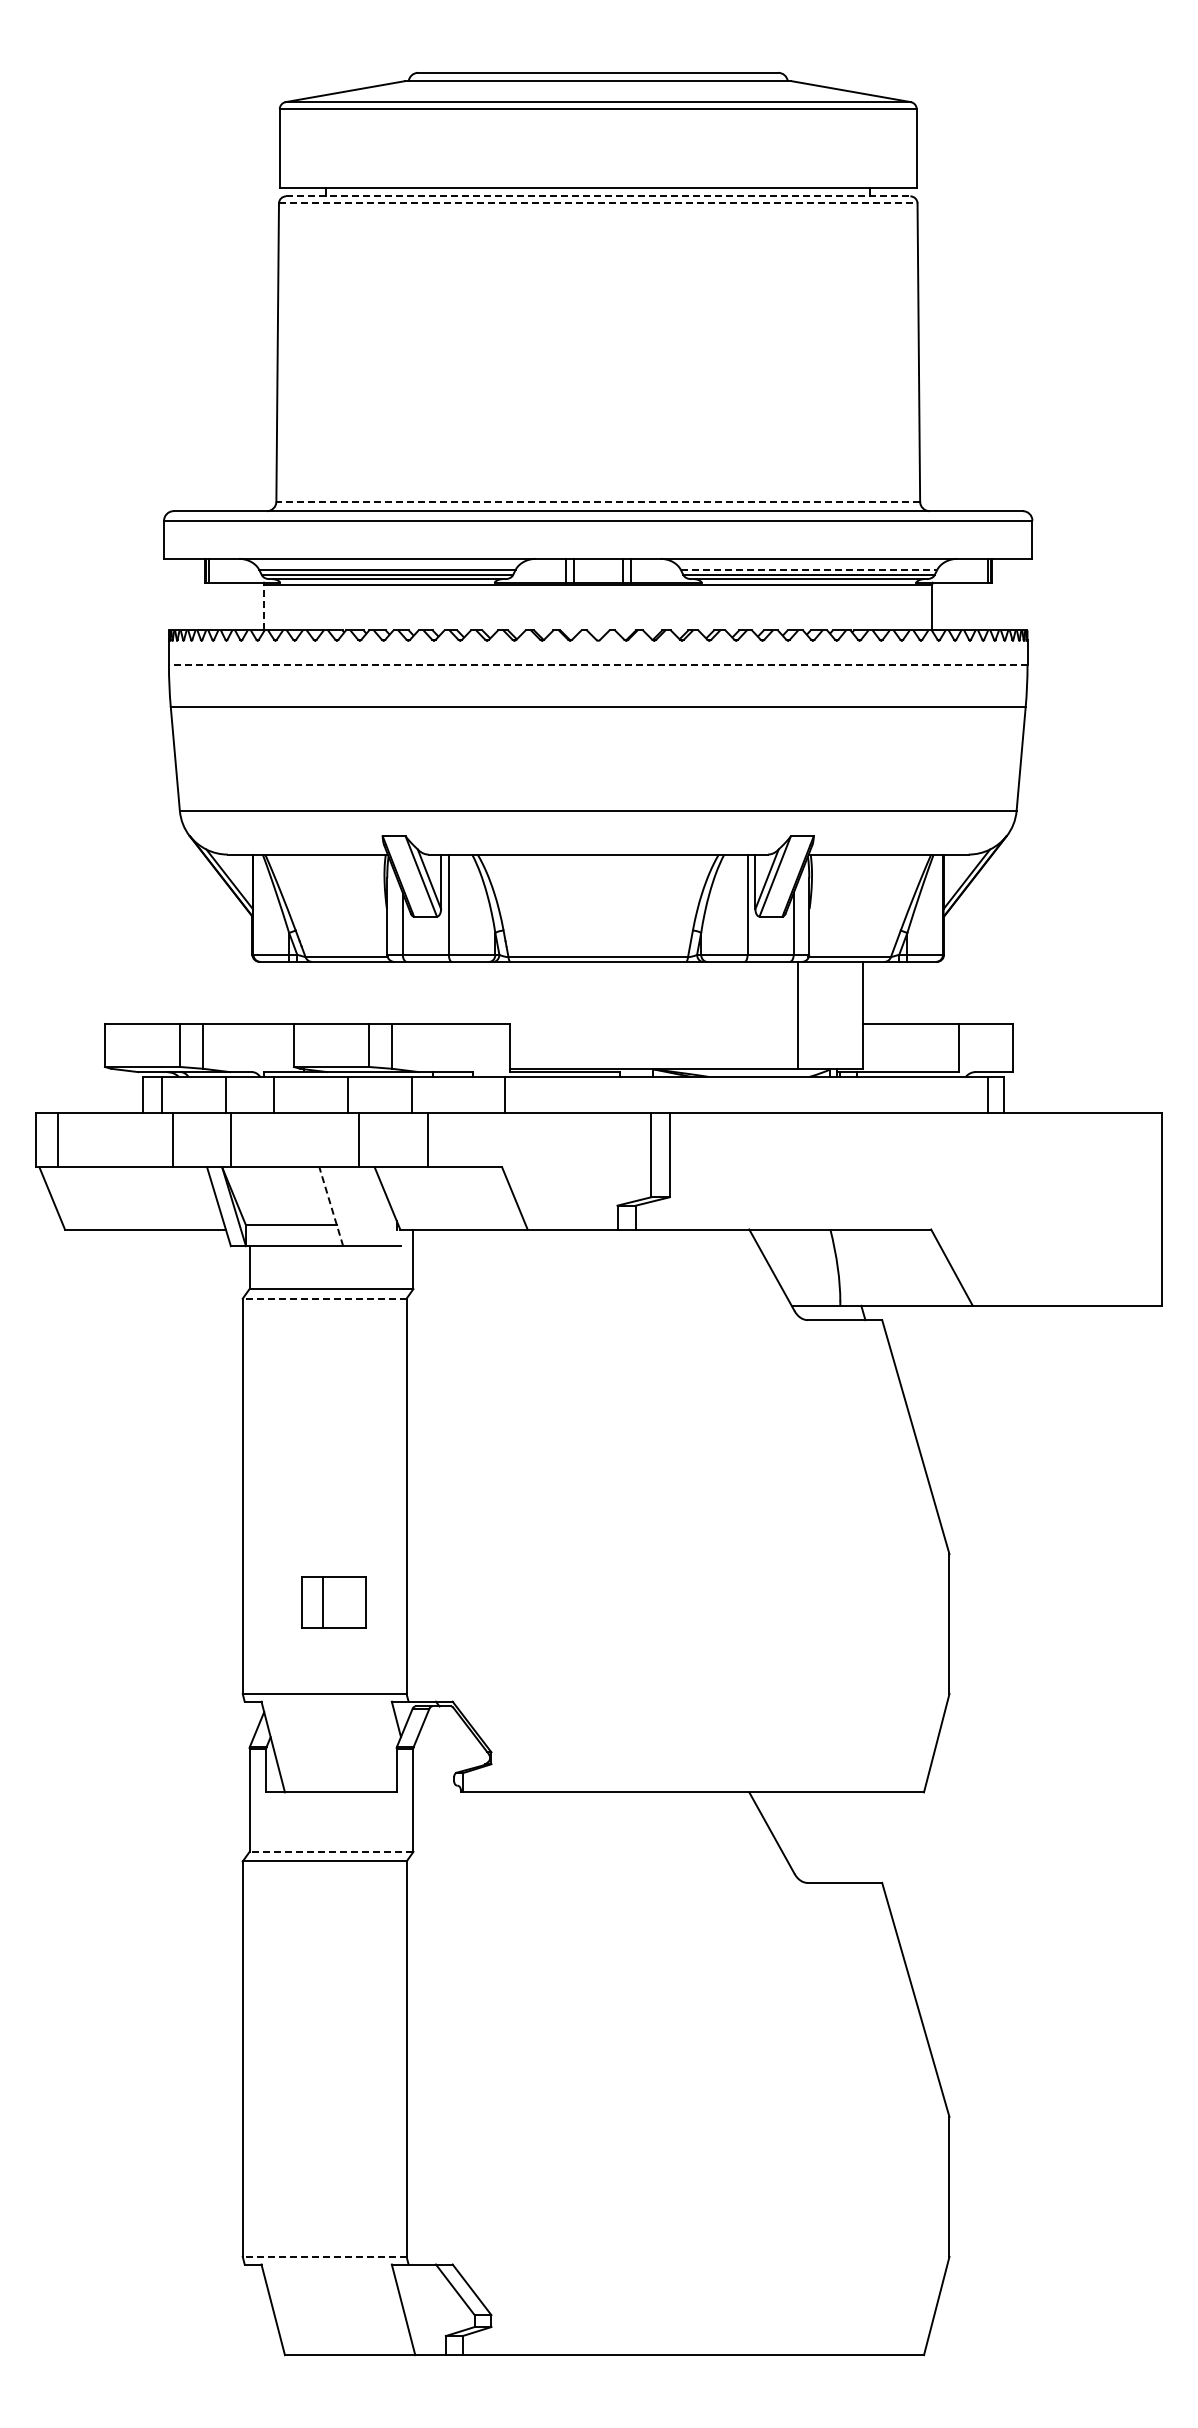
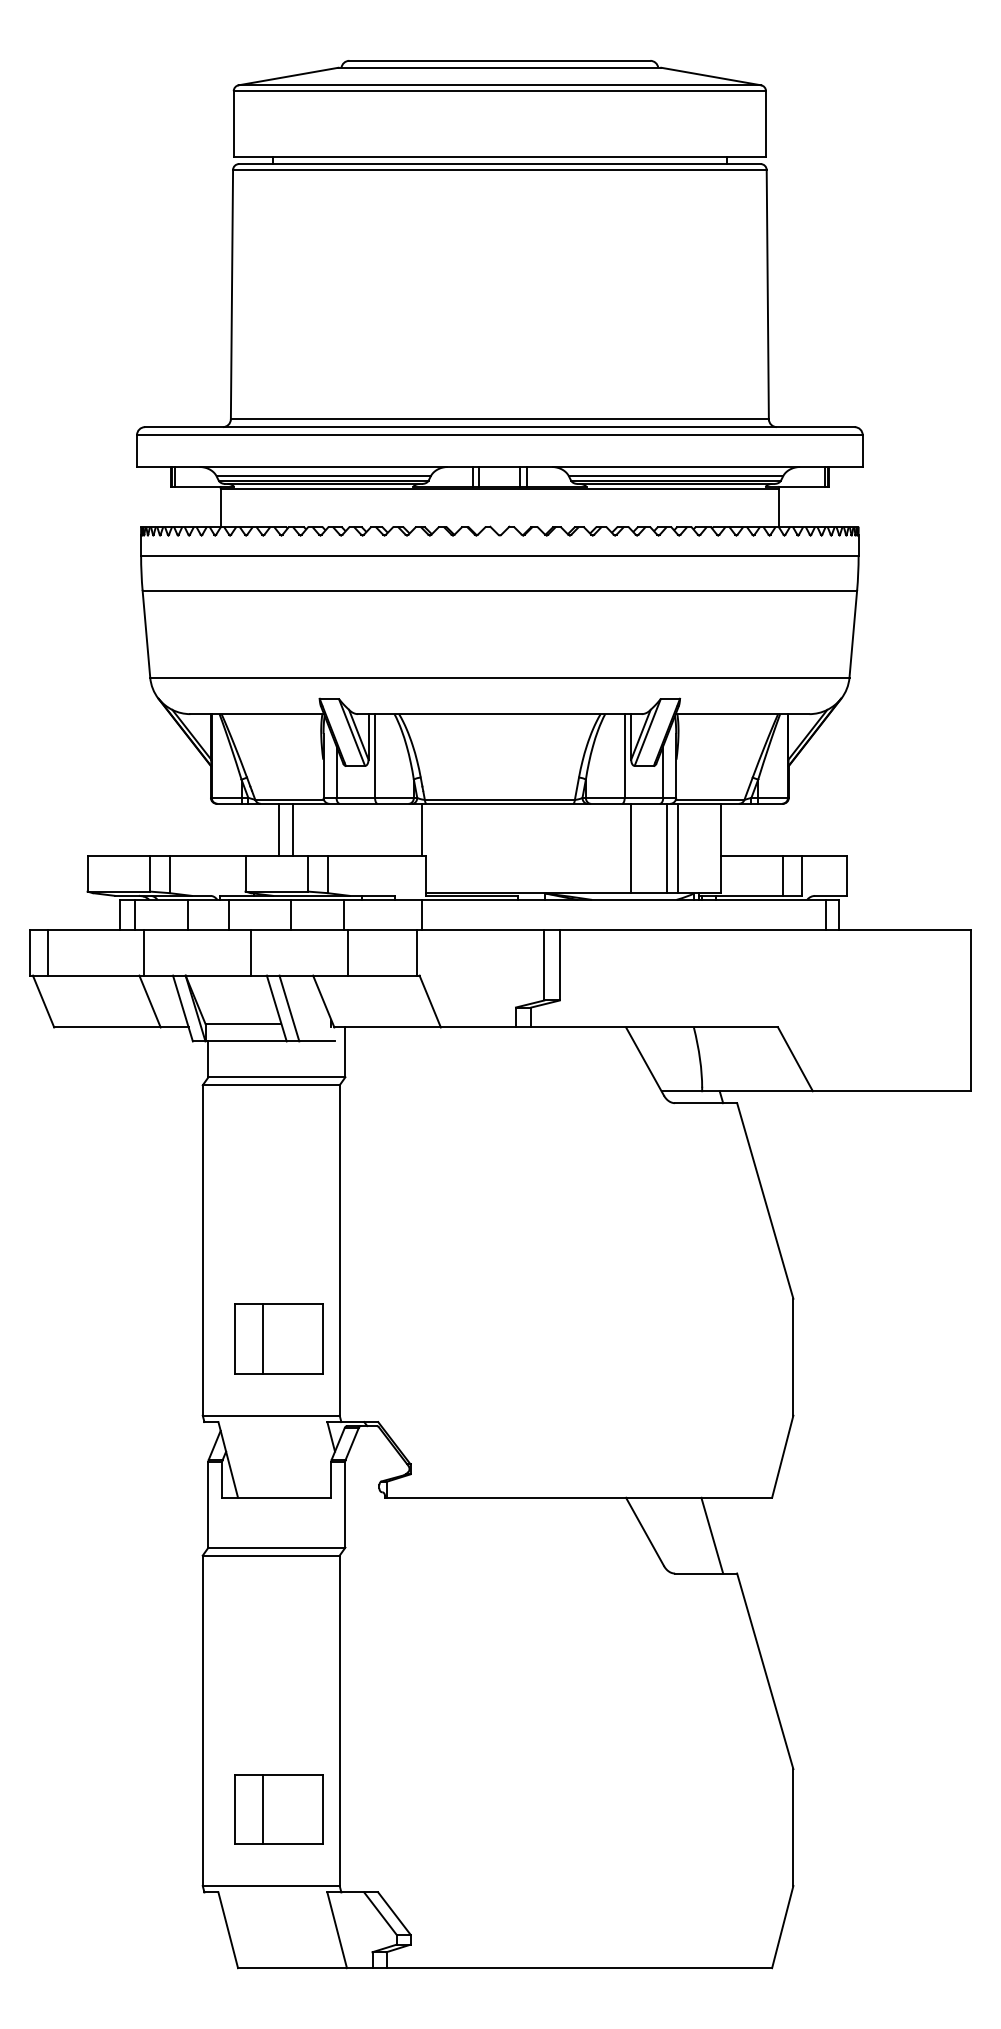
line: (598, 196) -> (500, 164), dashed -> solid
line: (598, 203) -> (500, 170), dashed -> solid
line: (598, 501) -> (500, 419), dashed -> solid
line: (809, 569) -> (676, 475), dashed -> solid
line: (264, 607) -> (220, 507), dashed -> solid
line: (597, 665) -> (499, 556), dashed -> solid
line: (333, 992) -> (278, 829), added
line: (350, 992) -> (292, 829), added
line: (505, 992) -> (422, 829), added
line: (755, 1014) -> (631, 847), added
line: (811, 1014) -> (678, 847), added
line: (937, 1048) -> (783, 876), added
line: (230, 1139) -> (251, 952), moved
line: (359, 1139) -> (347, 952), moved
line: (427, 1139) -> (416, 952), moved
line: (179, 1198) -> (149, 1001), added
line: (331, 1206) -> (276, 1008), dashed -> solid
line: (346, 1206) -> (289, 1008), added
line: (324, 1298) -> (271, 1085), dashed -> solid
part: (333, 1602) -> (278, 1339), size x1.67
line: (852, 1837) -> (712, 1535), added
line: (331, 1851) -> (276, 1547), dashed -> solid
part: (333, 2165) -> (278, 1809), added
line: (324, 2256) -> (271, 1885), dashed -> solid

